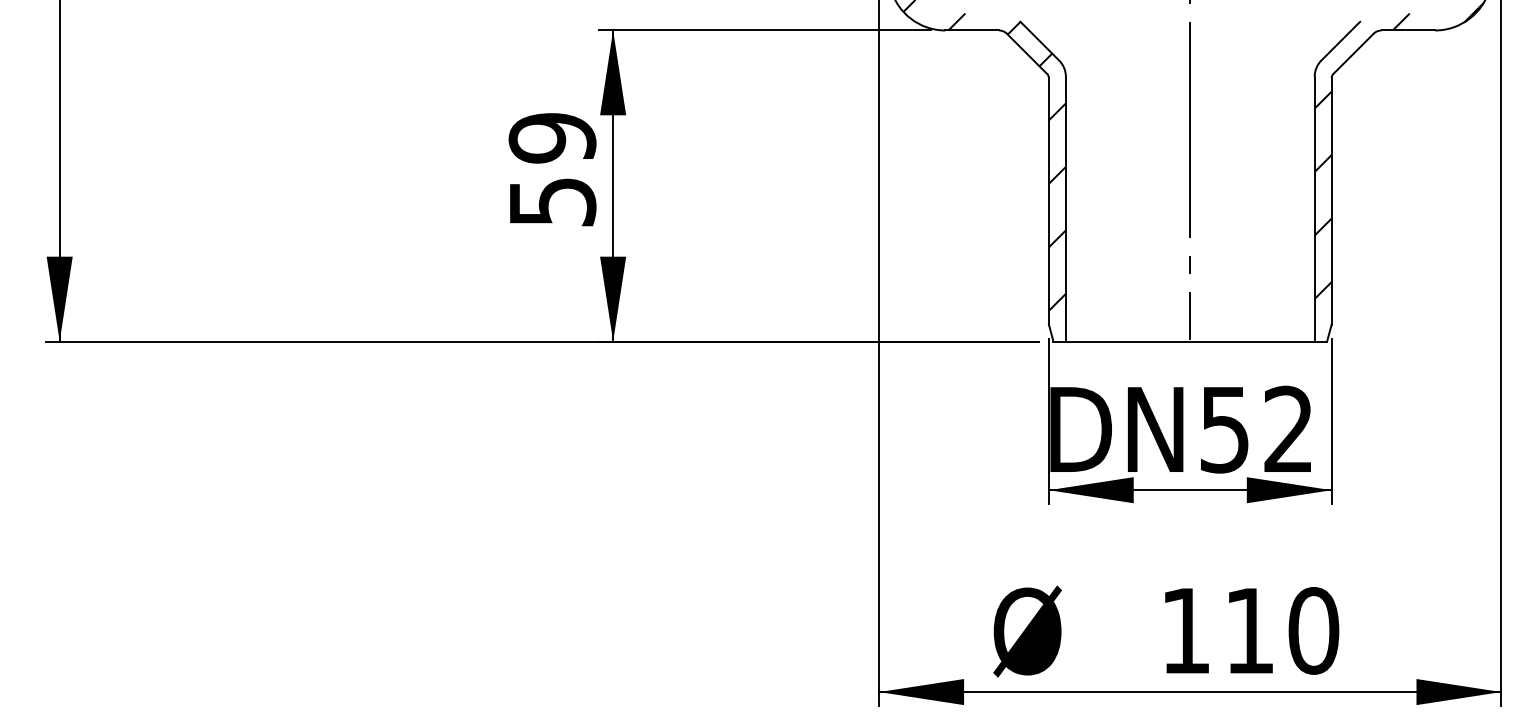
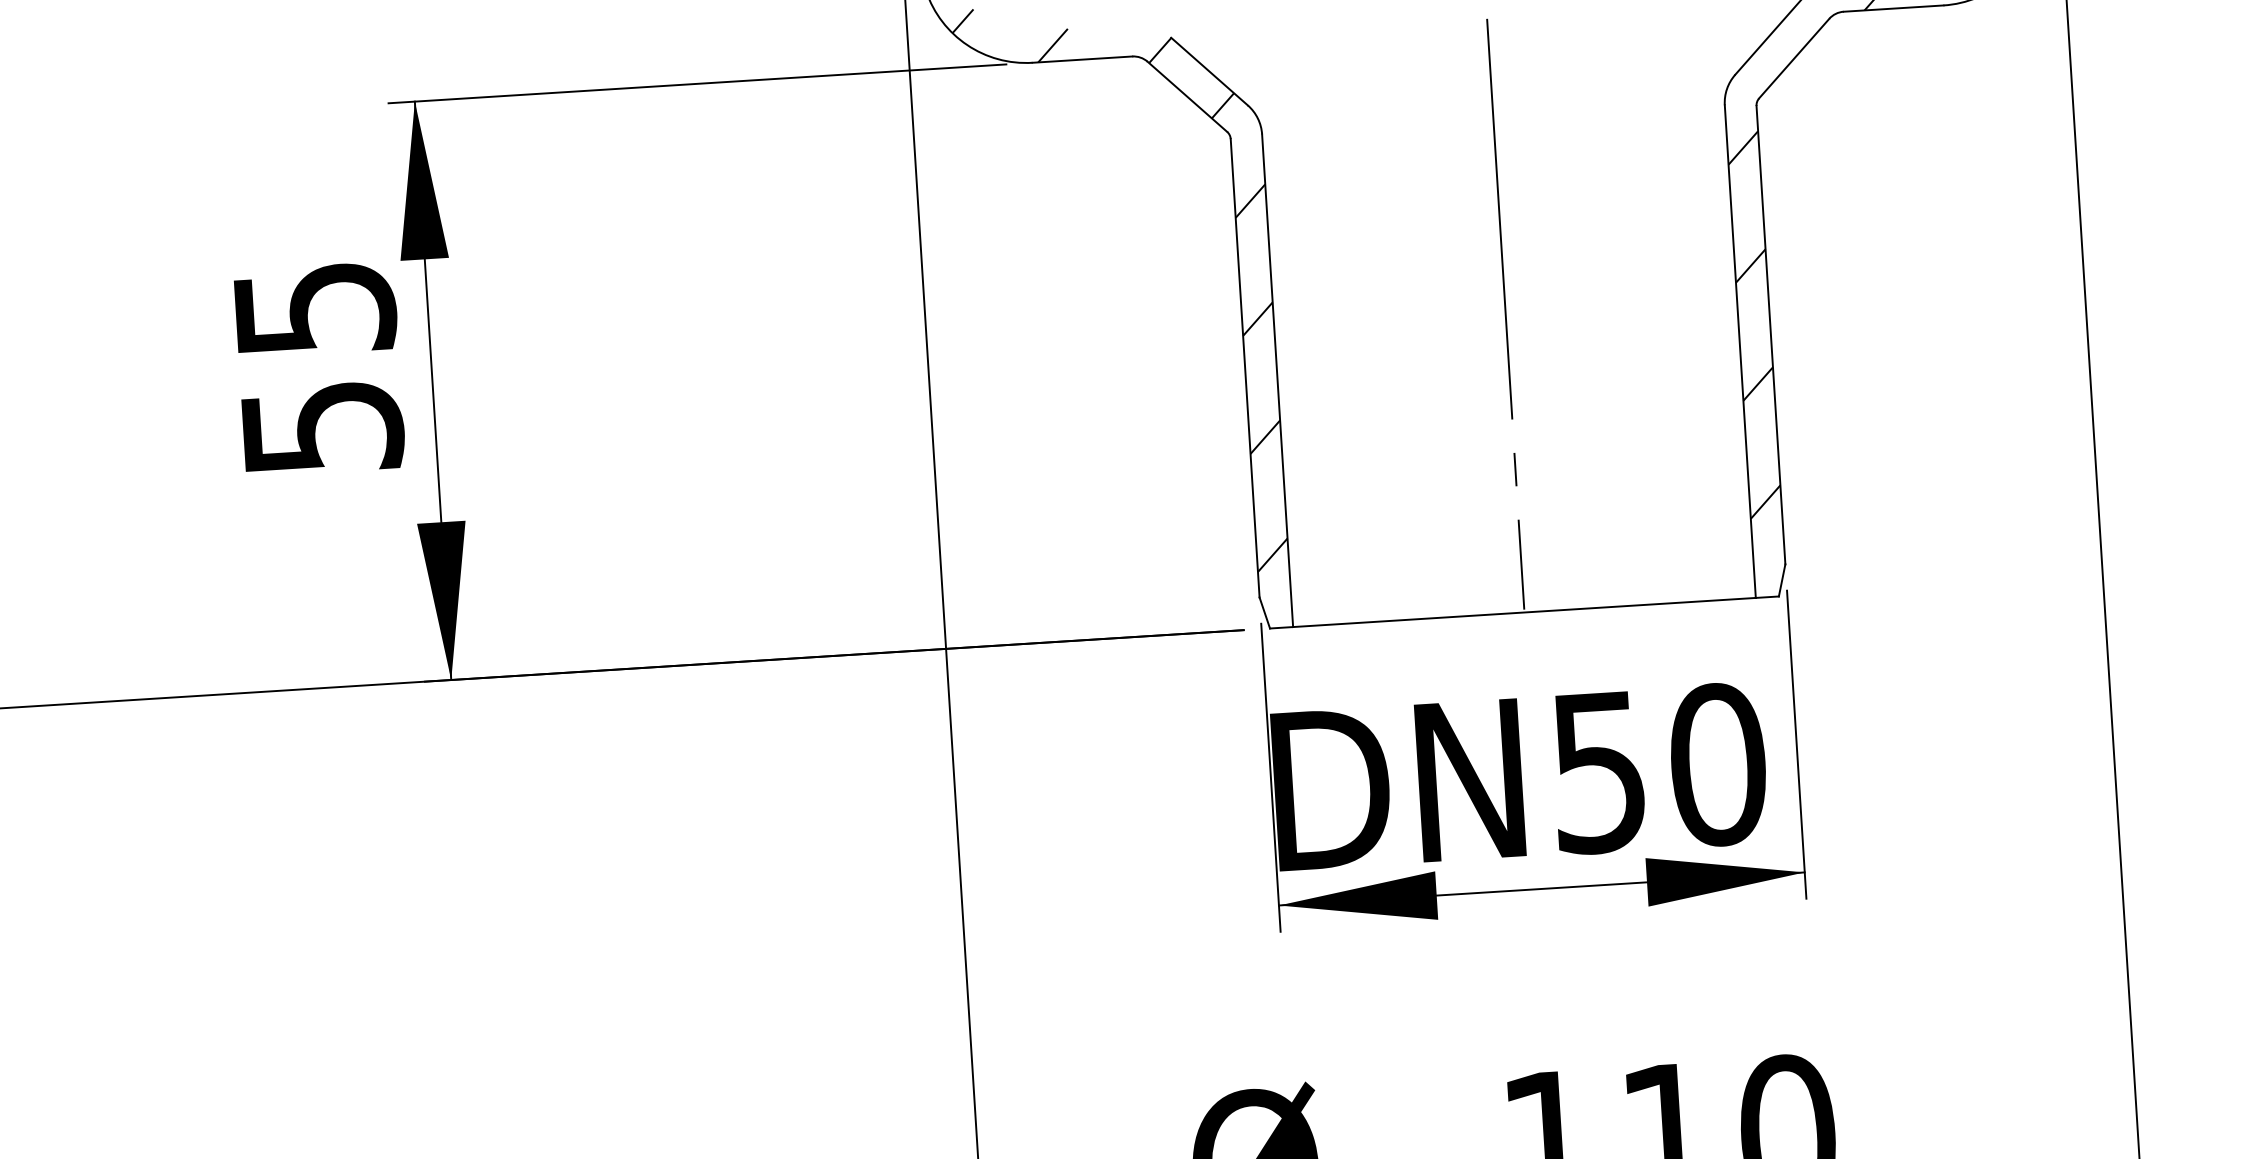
text: (552, 138) -> (314, 309), 59 -> 55
text: (1288, 429) -> (1717, 764), DN52 -> DN50

